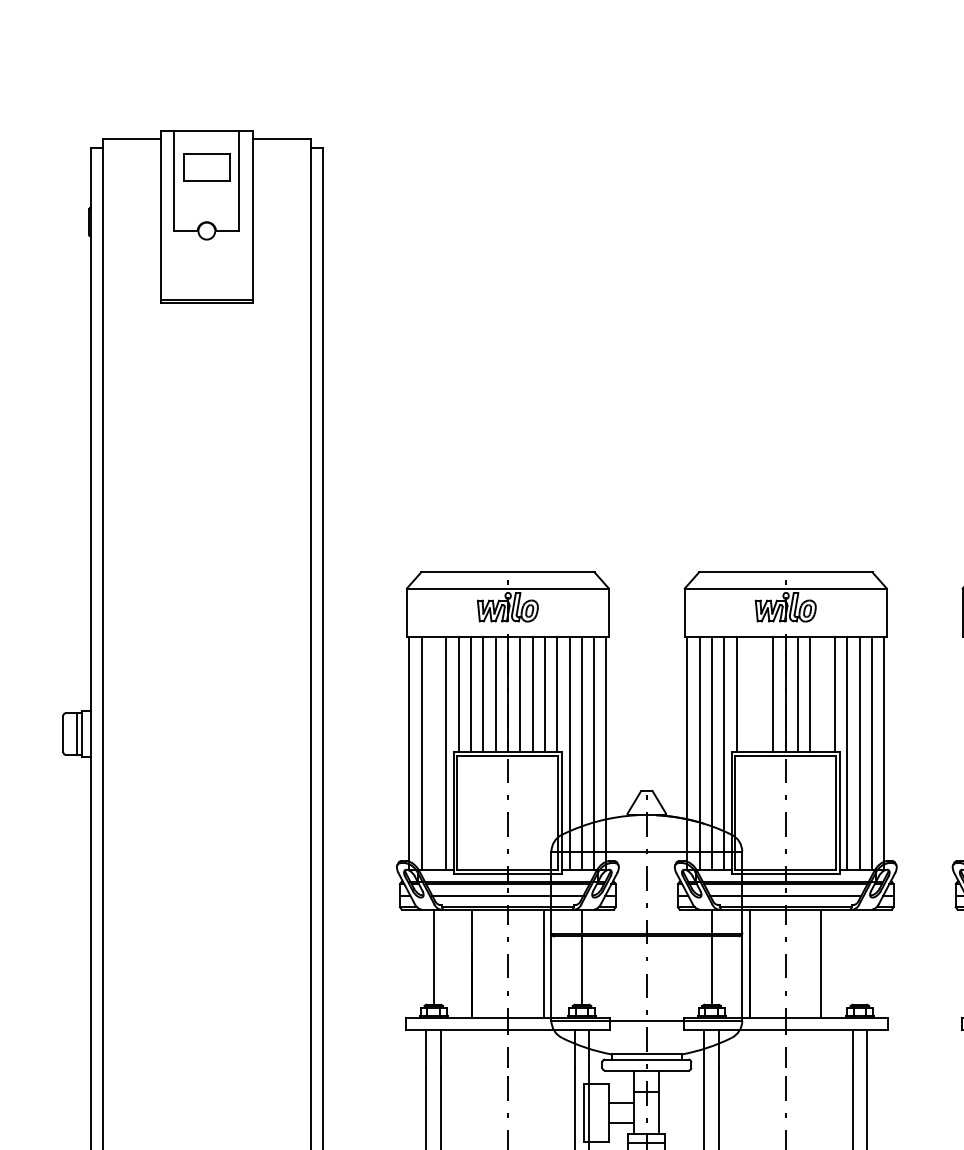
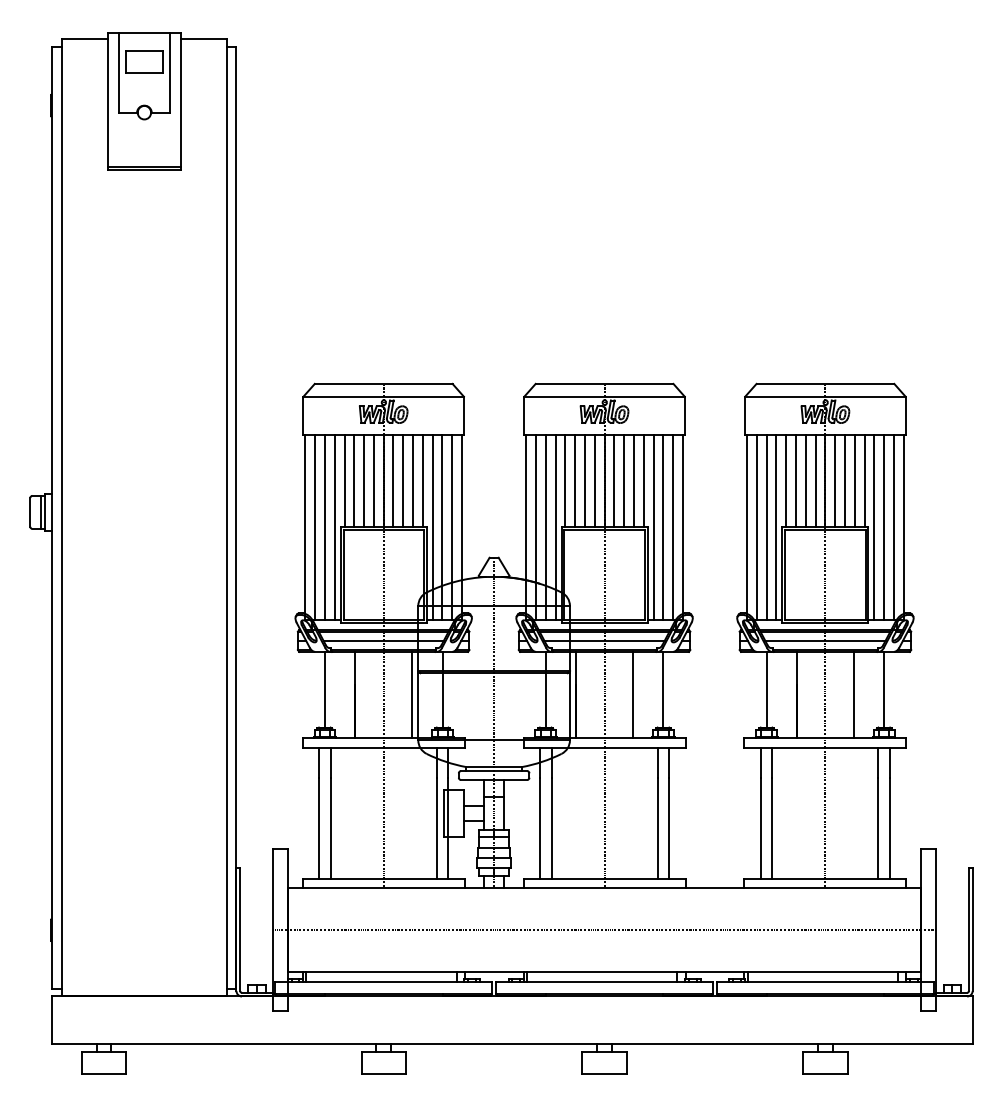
line: (749, 693) -> (575, 480), added
line: (760, 693) -> (584, 480), added
line: (822, 693) -> (633, 480), added
line: (434, 753) -> (325, 527), added
line: (859, 956) -> (663, 689), added

